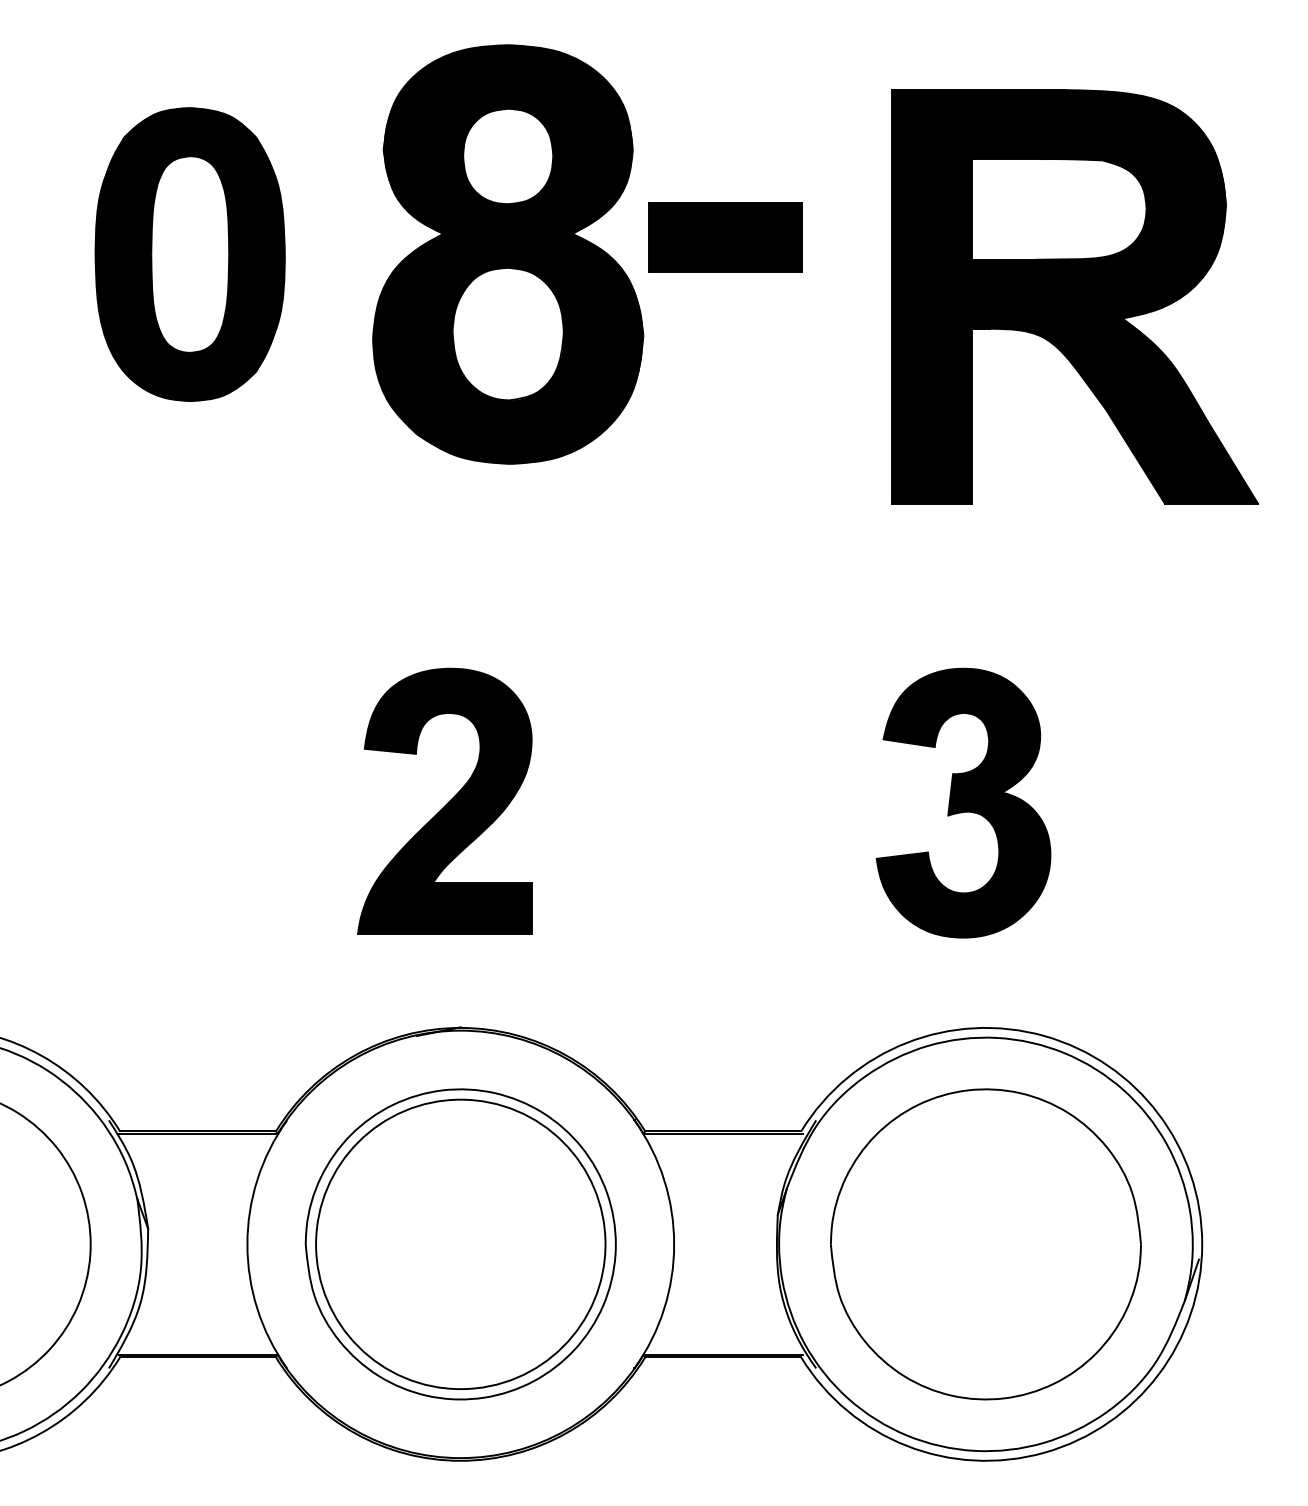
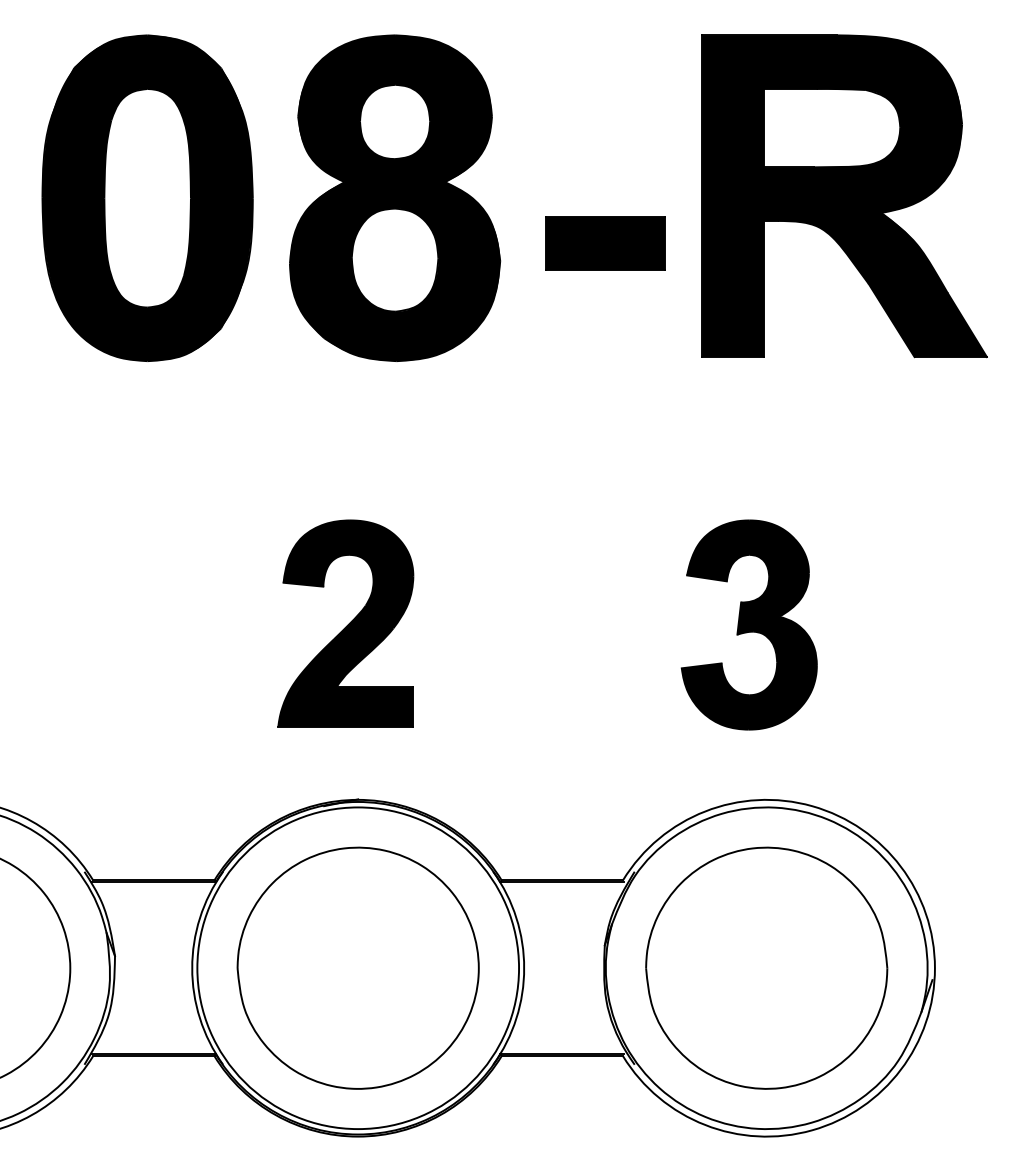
part: (725, 237) -> (605, 243), moved
part: (190, 254) -> (147, 198), size x1.43
part: (1074, 296) -> (844, 195), moved
circle: (460, 1244) -> (357, 968), size x1.43

